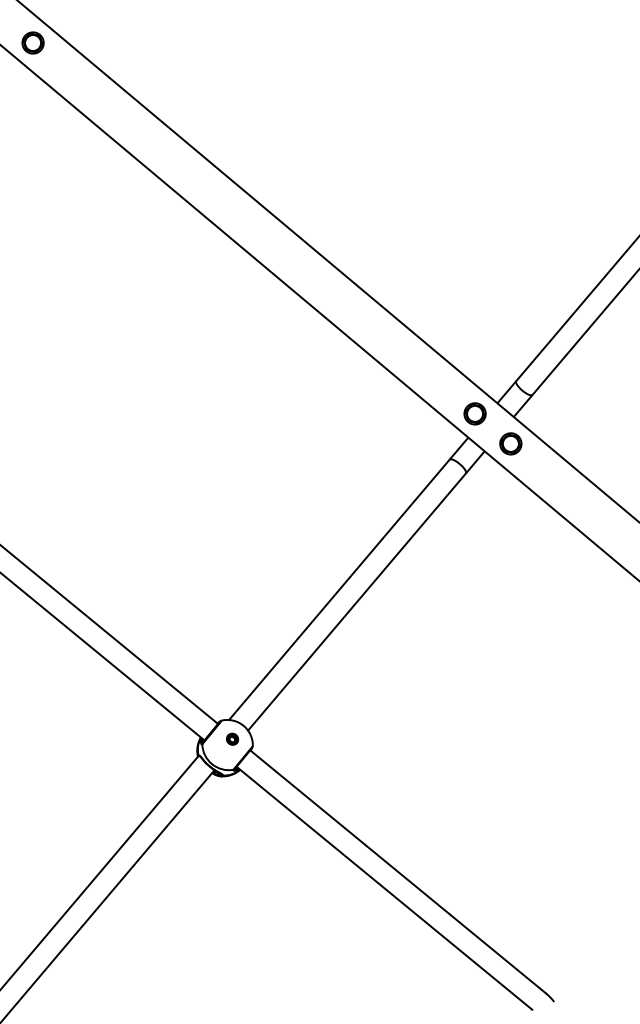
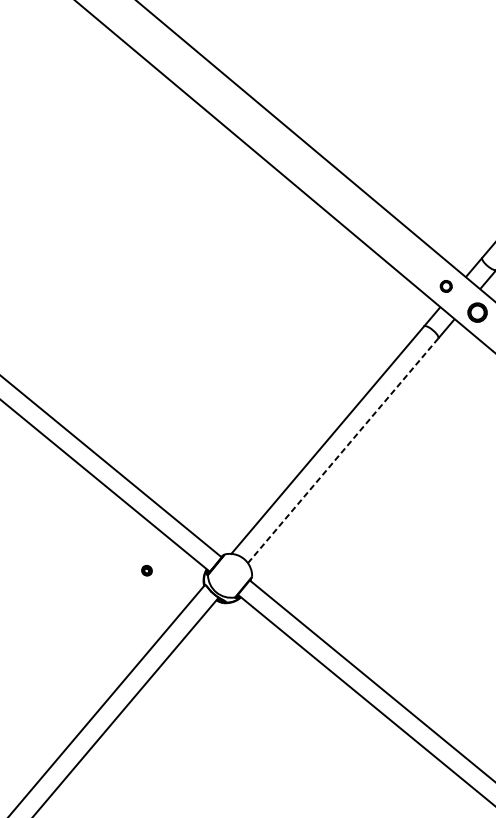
part: (474, 413) -> (445, 286), size x0.6
line: (357, 602) -> (343, 451), solid -> dashed
part: (232, 738) -> (146, 570), moved

